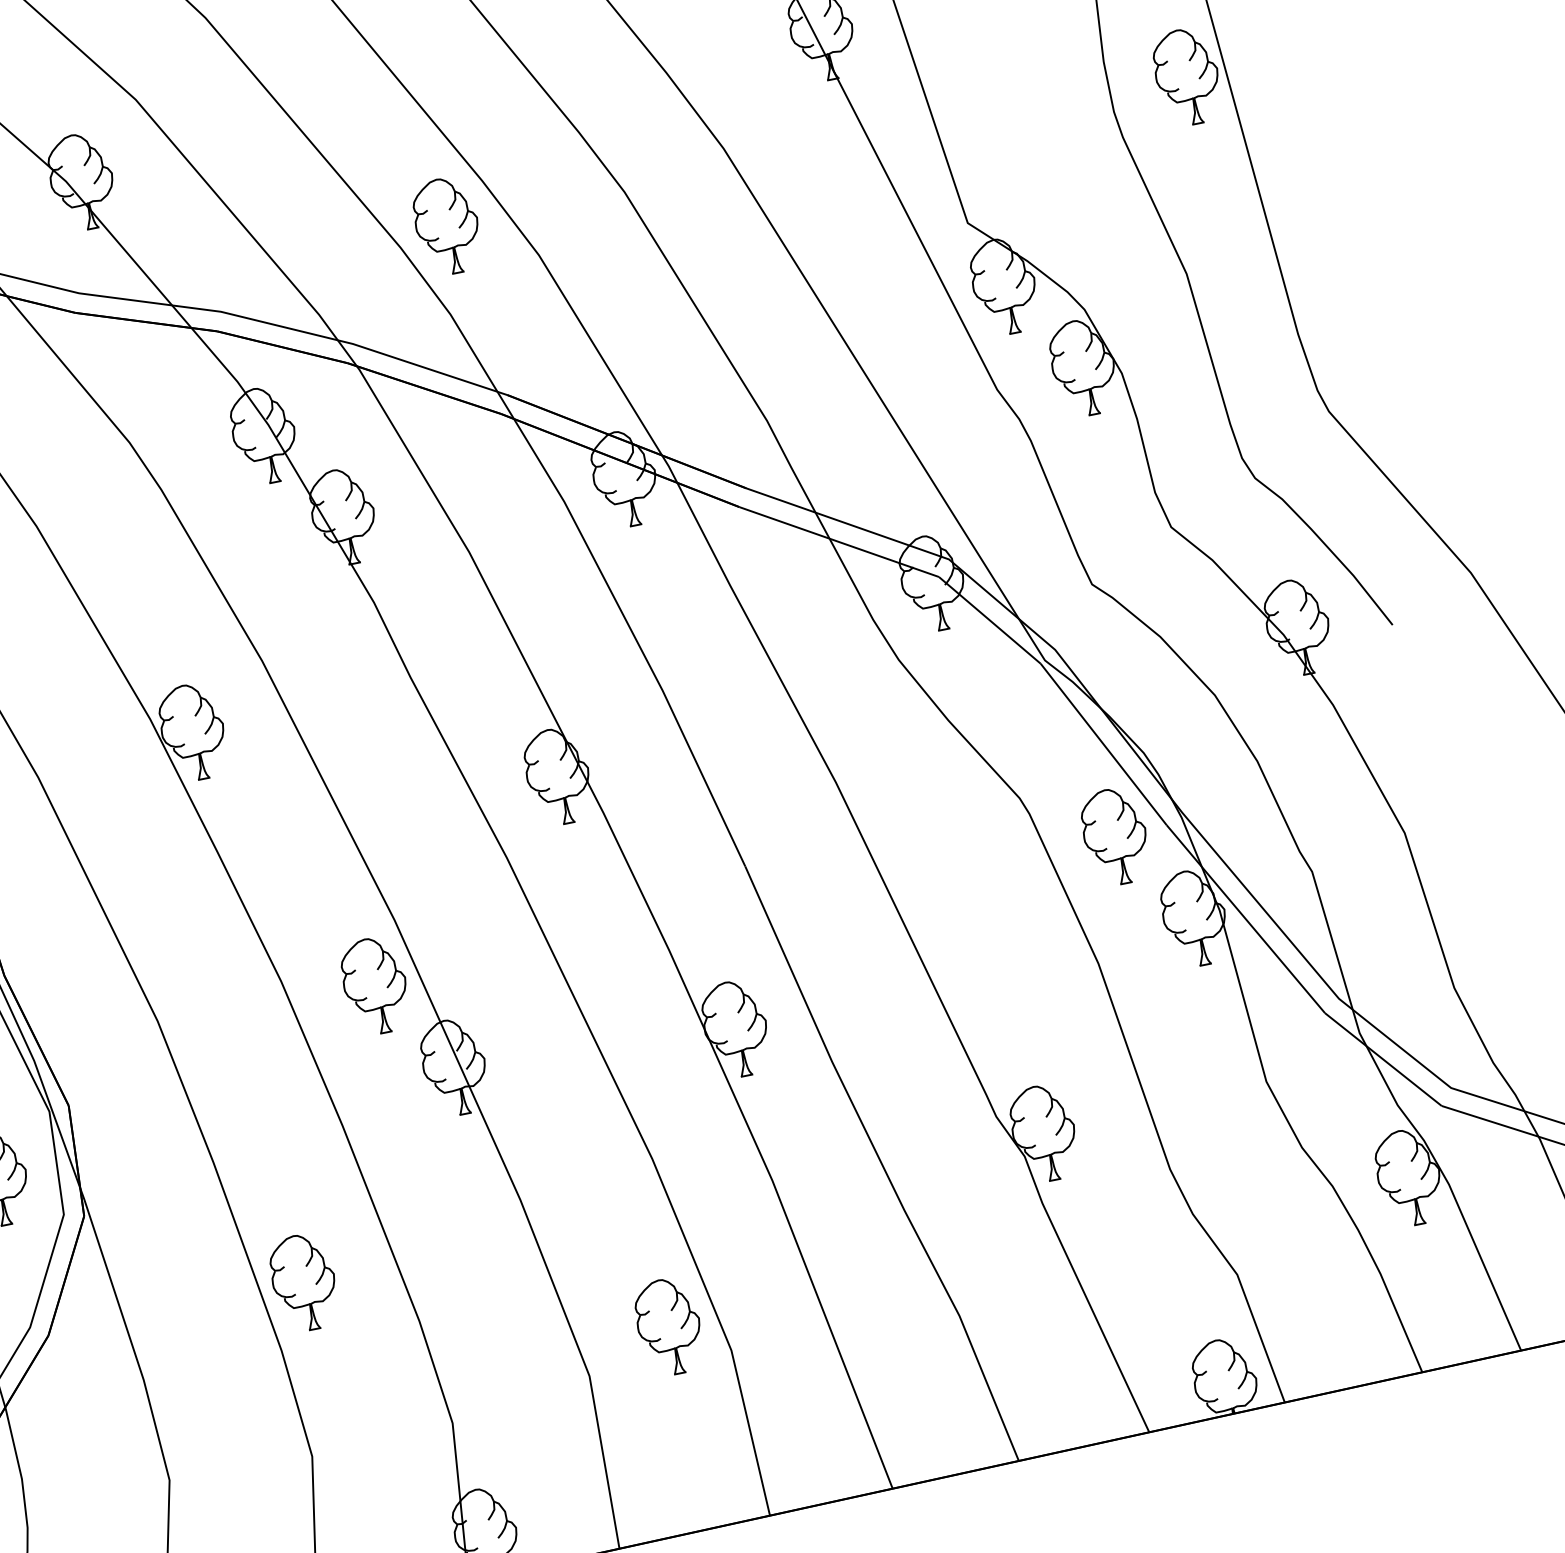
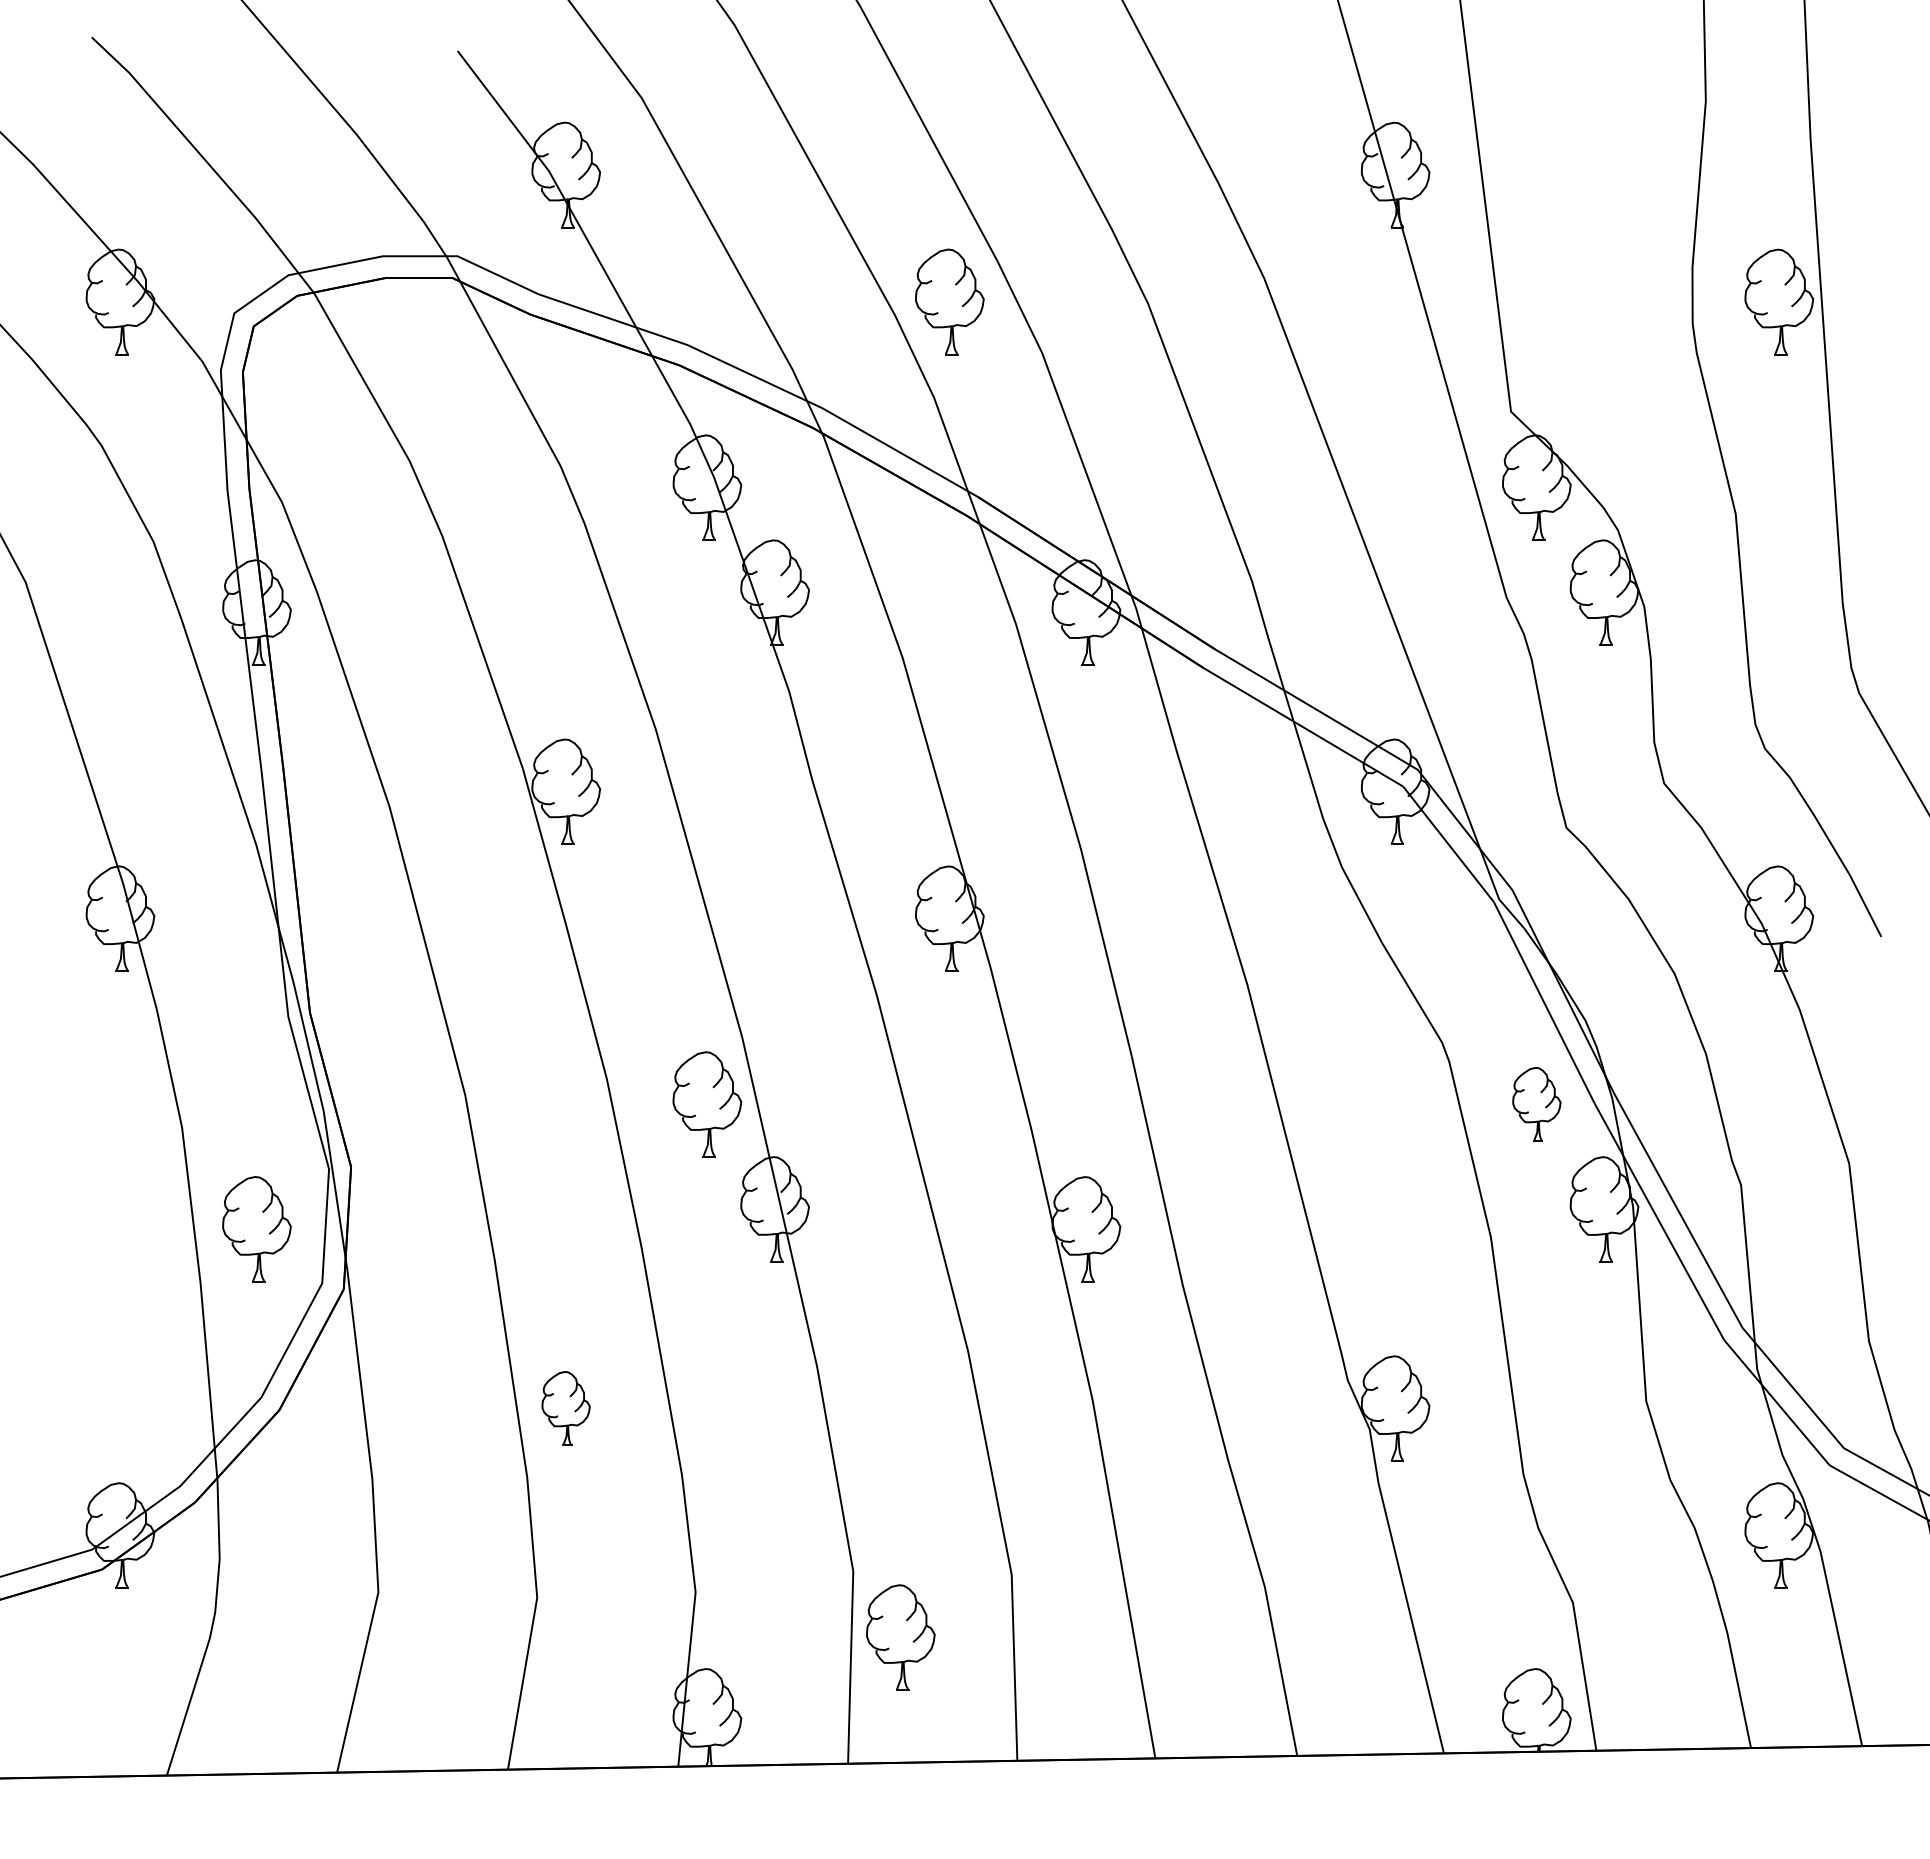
part: (1115, 836) -> (1536, 1104), size x0.7
part: (303, 1282) -> (565, 1408), size x0.7
part: (668, 1326) -> (900, 1637), moved

